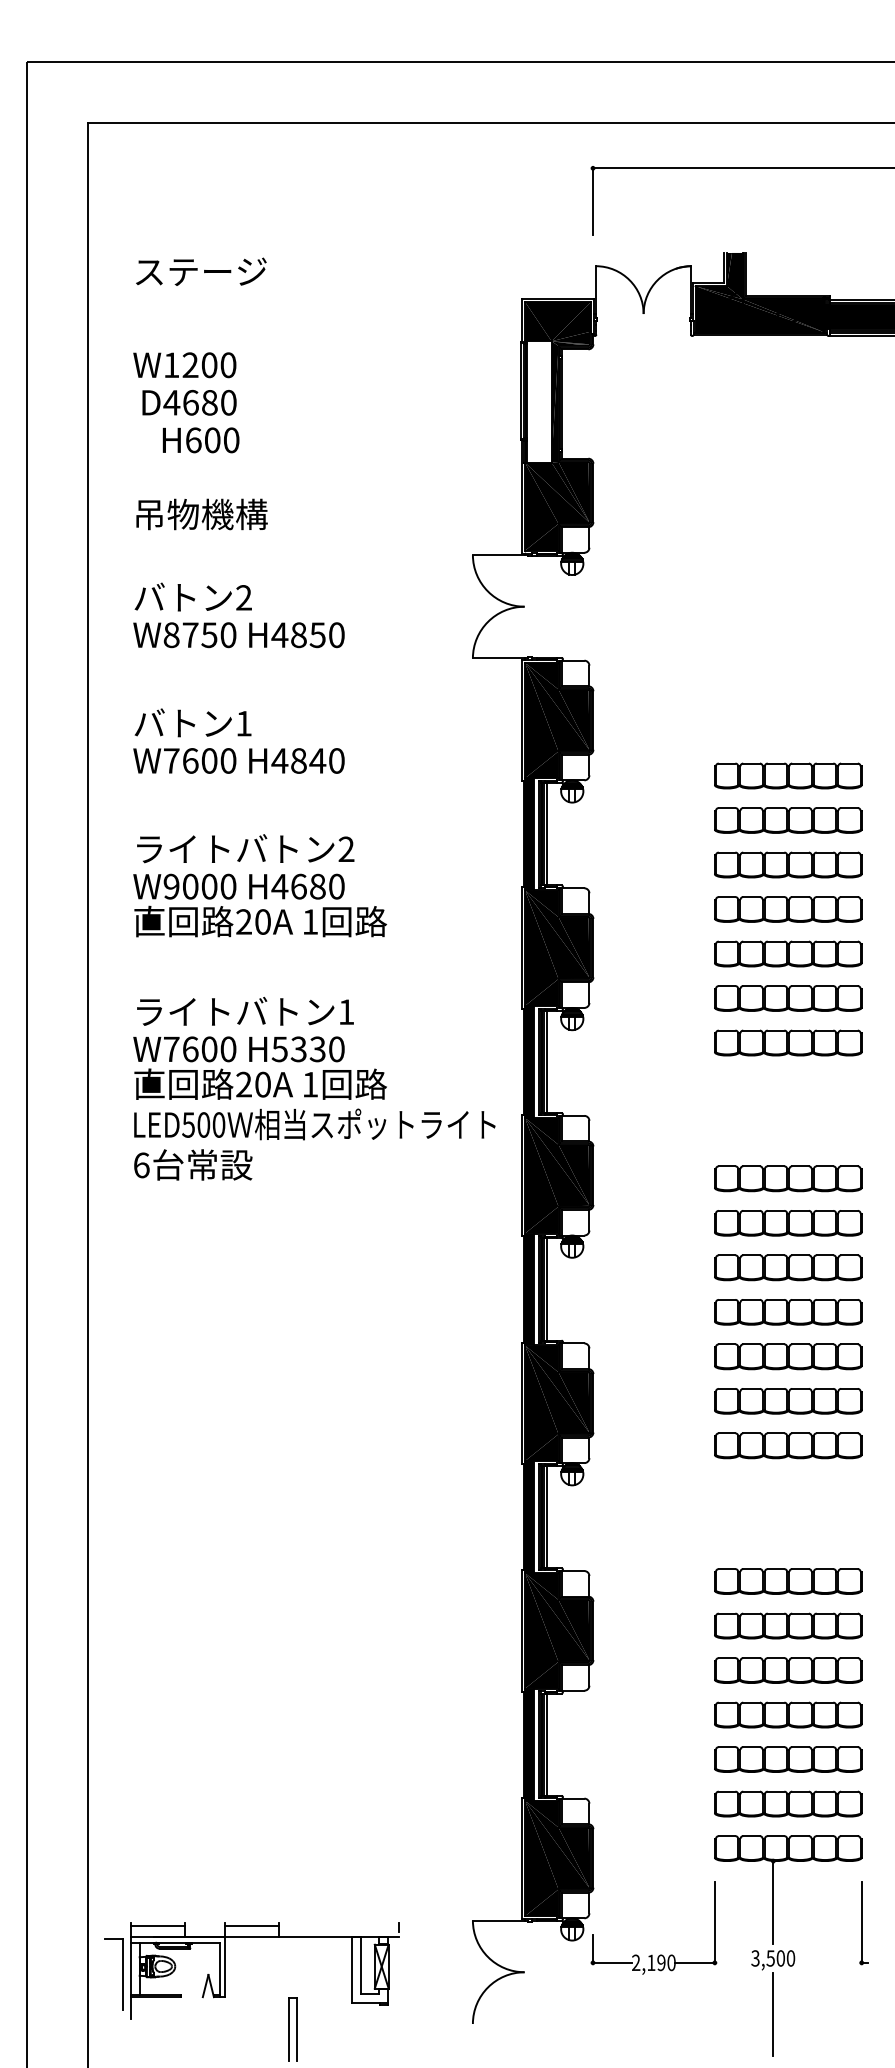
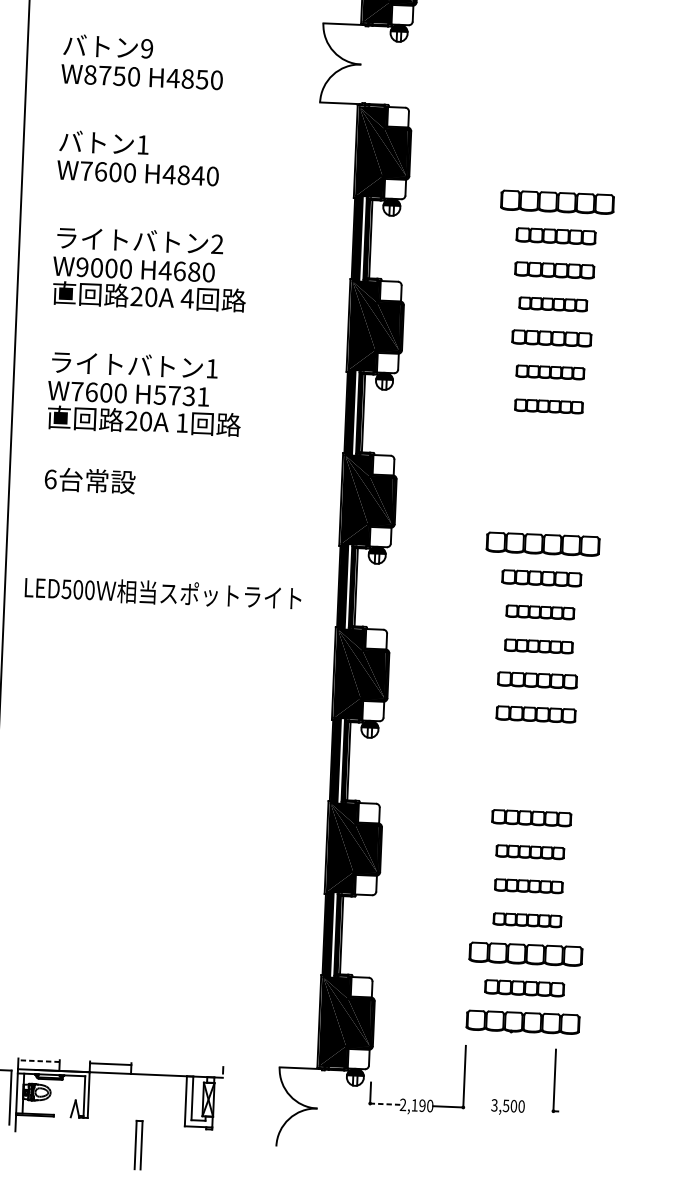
text: (243, 597) -> (146, 48), 2 -> 9
part: (788, 820) -> (556, 236), size x0.7
part: (788, 864) -> (554, 270), size x0.7
part: (788, 909) -> (553, 304), size x0.6
text: (309, 921) -> (186, 298), 1 -> 4
part: (788, 953) -> (551, 338), size x0.7
part: (788, 998) -> (550, 372), size x0.6
part: (788, 1042) -> (549, 406), size x0.6
text: (317, 1049) -> (188, 396), H5330 -> H5731
text: (314, 1124) -> (162, 592), moved
part: (788, 1178) -> (544, 510), removed
part: (788, 1267) -> (541, 578), size x0.7
part: (788, 1312) -> (540, 612), size x0.6
part: (788, 1356) -> (539, 646), size x0.6
part: (788, 1401) -> (537, 680), size x0.7
part: (788, 1445) -> (536, 714), size x0.7
part: (788, 1581) -> (531, 818), size x0.7
part: (788, 1625) -> (530, 851), size x0.6
part: (788, 1670) -> (528, 886), size x0.6
part: (788, 1714) -> (527, 919), size x0.6
part: (788, 1803) -> (524, 987), size x0.7
line: (773, 1902) -> (510, 1063), removed
part: (863, 1923) -> (556, 1081), moved
line: (157, 1925) -> (38, 1061), solid -> dashed
line: (612, 1962) -> (385, 1103), solid -> dashed
line: (773, 2014) -> (506, 1148), removed

